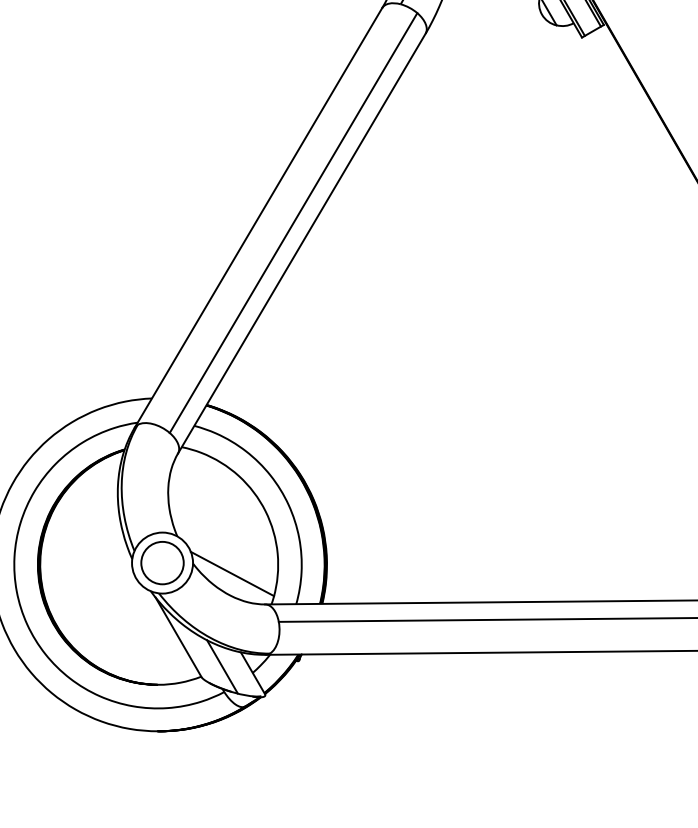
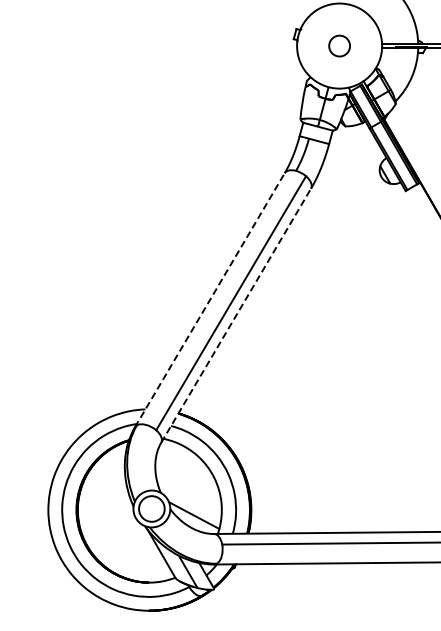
line: (259, 216) -> (210, 299), solid -> dashed
line: (302, 243) -> (236, 315), solid -> dashed

